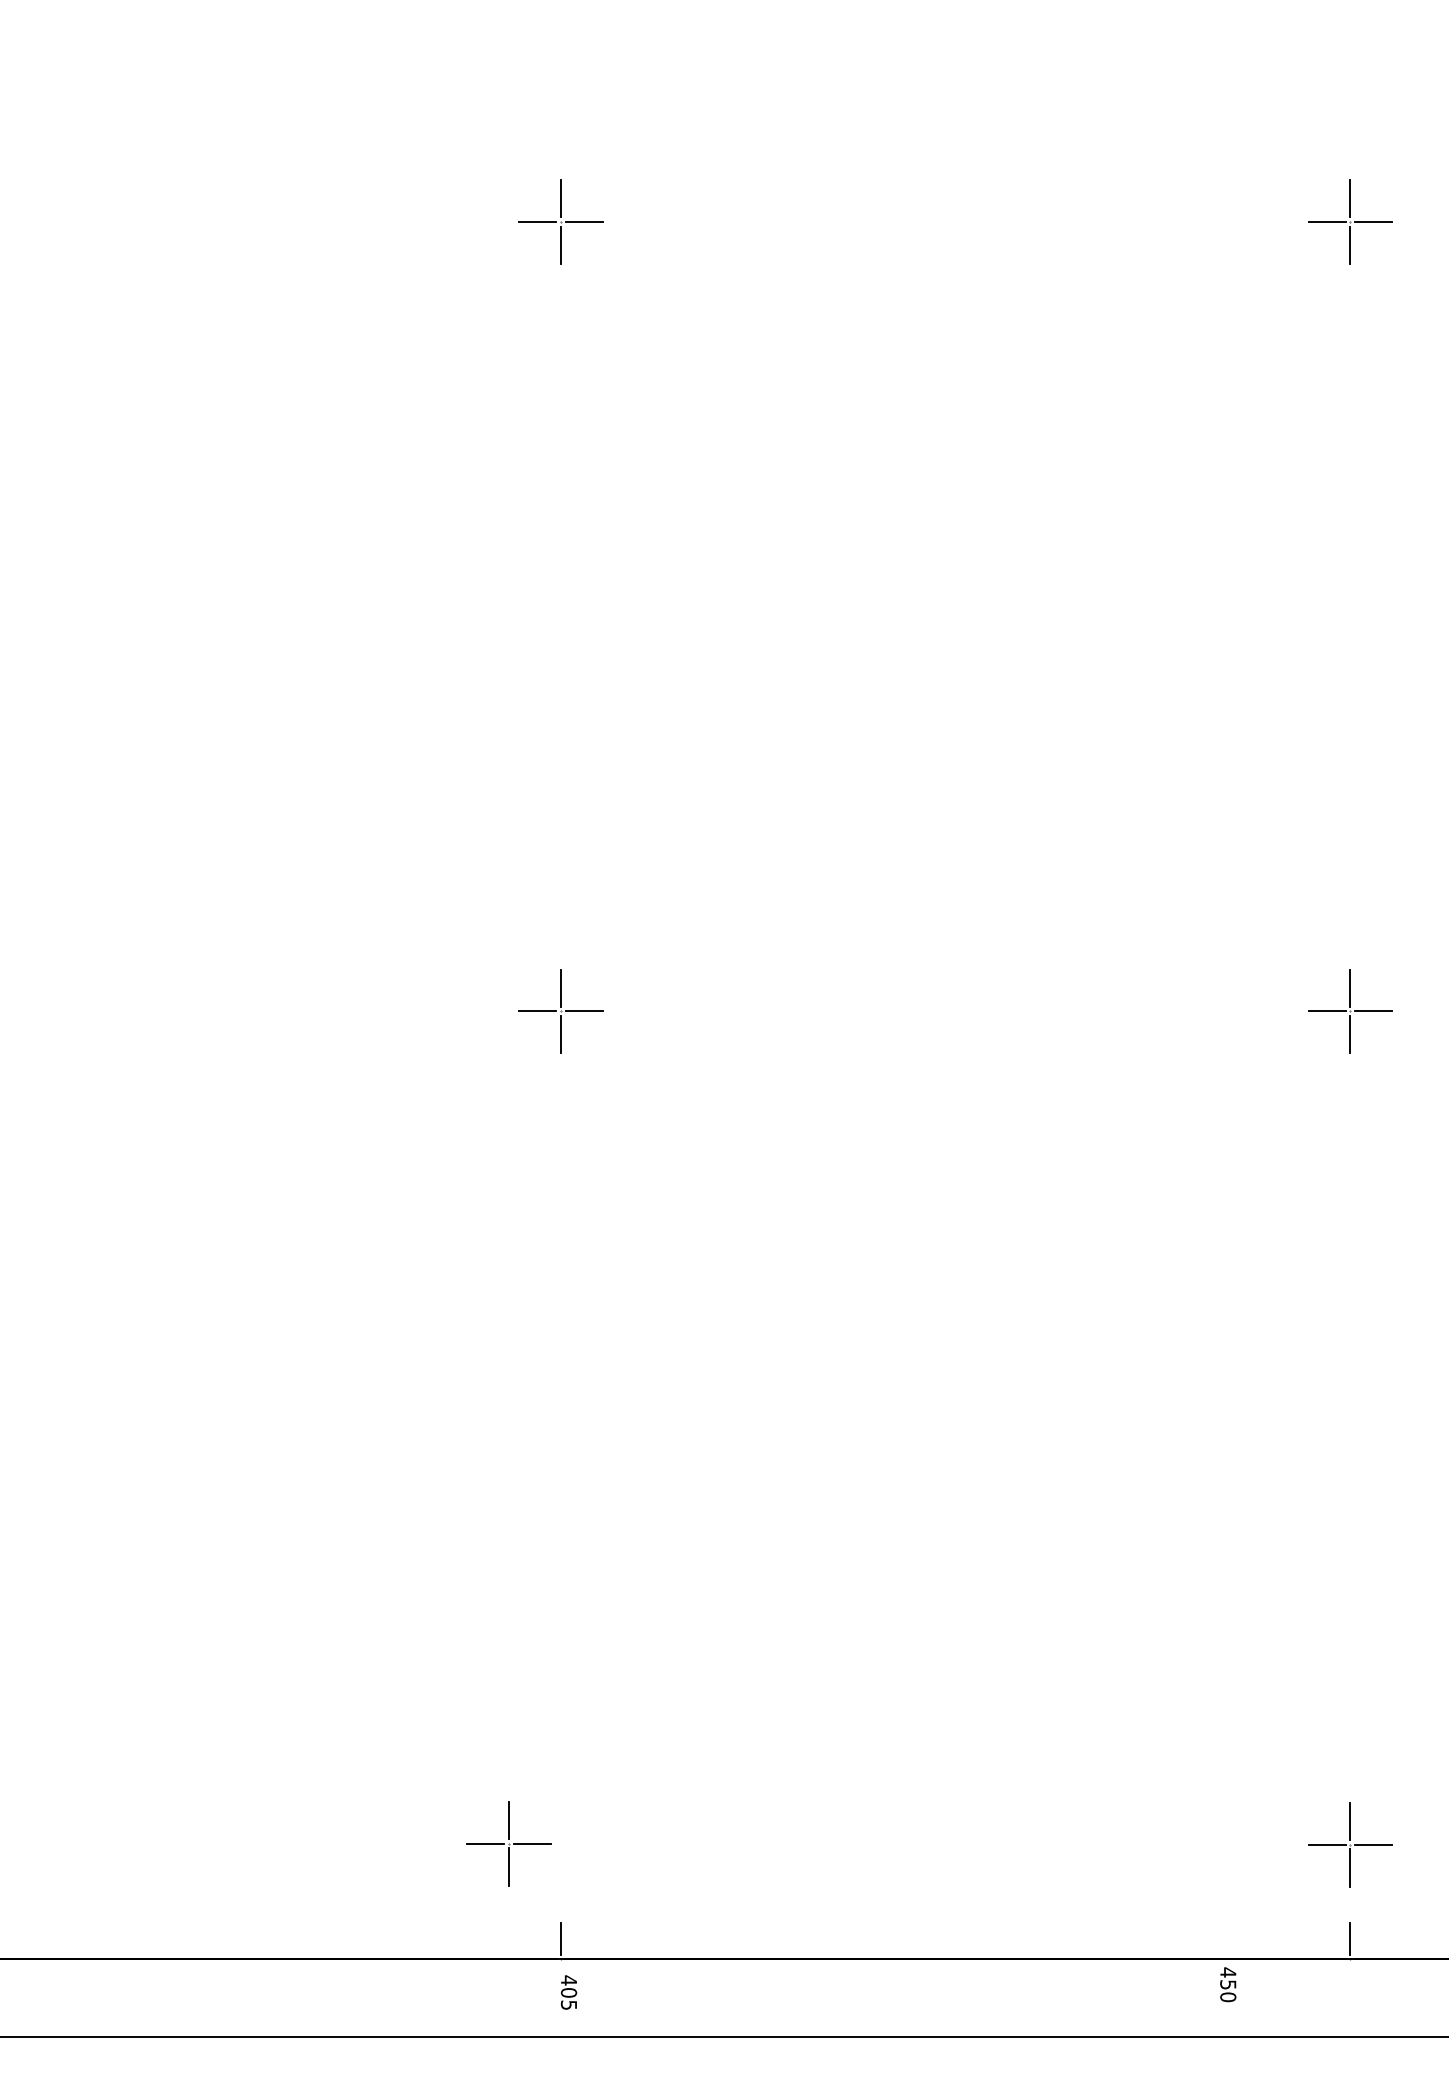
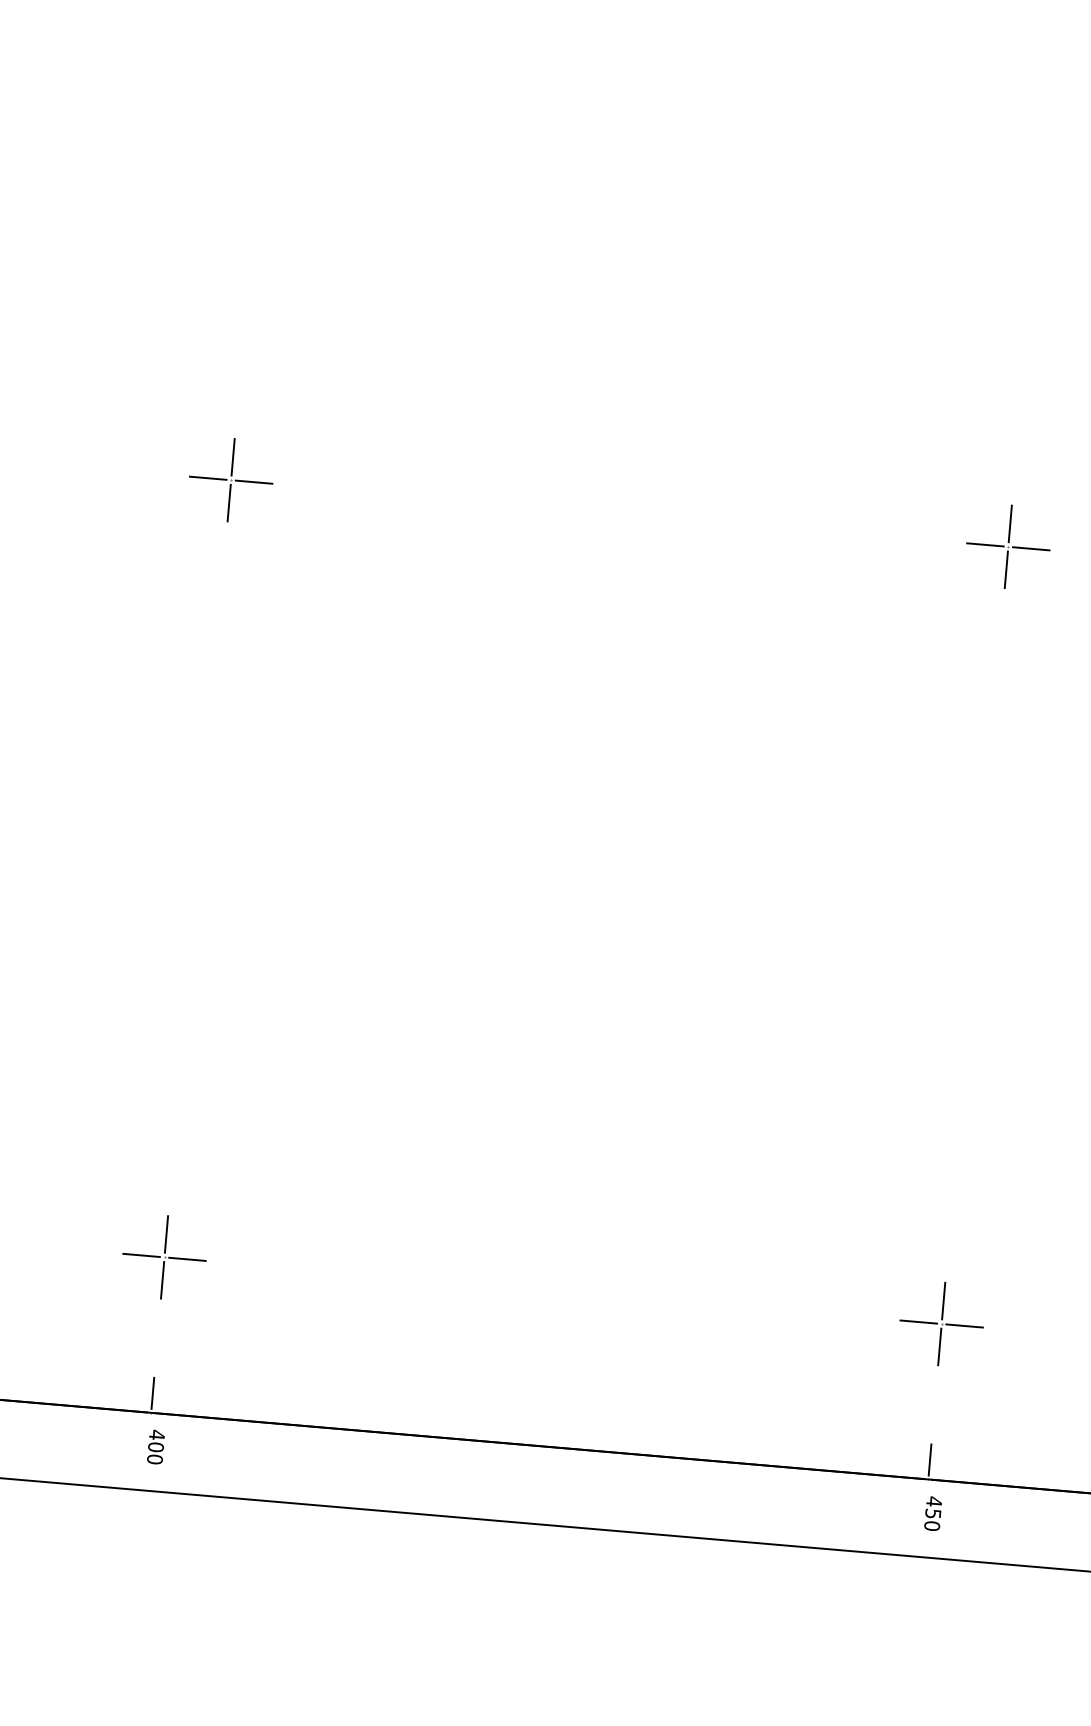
part: (508, 1843) -> (163, 1257), moved
part: (1350, 1844) -> (941, 1323), moved
text: (1228, 1984) -> (933, 1513), moved
text: (568, 2005) -> (154, 1459), 405 -> 400

